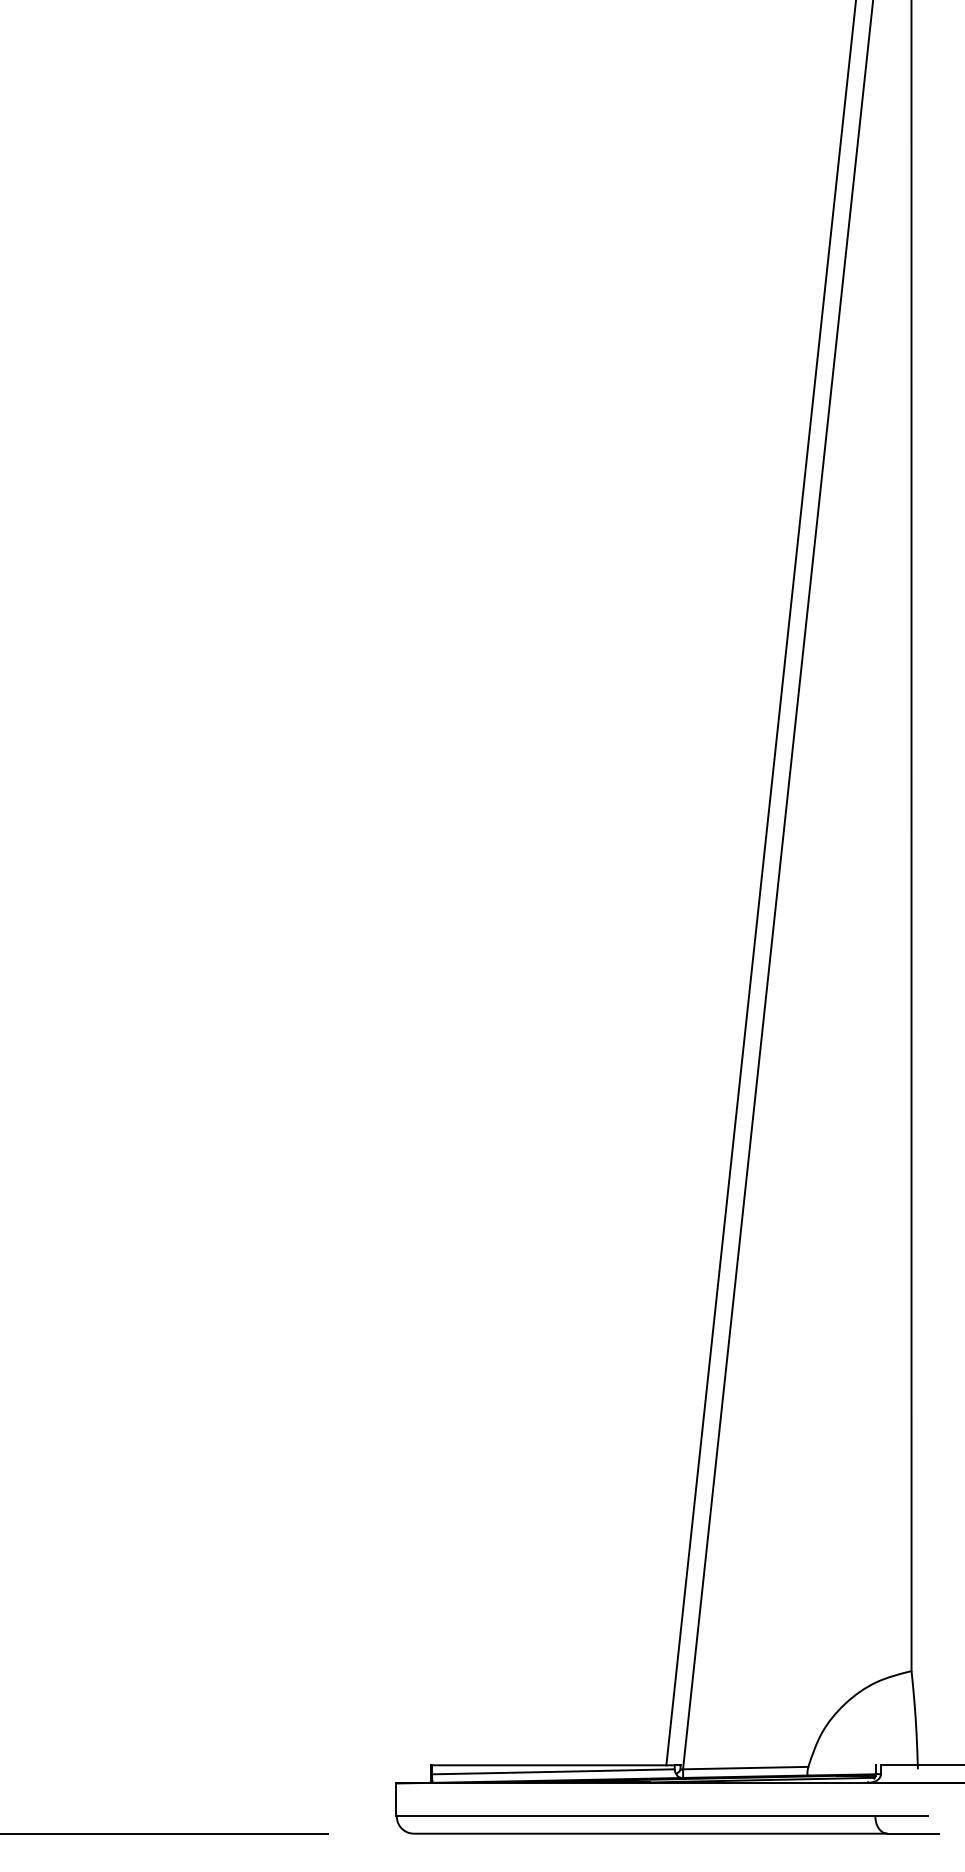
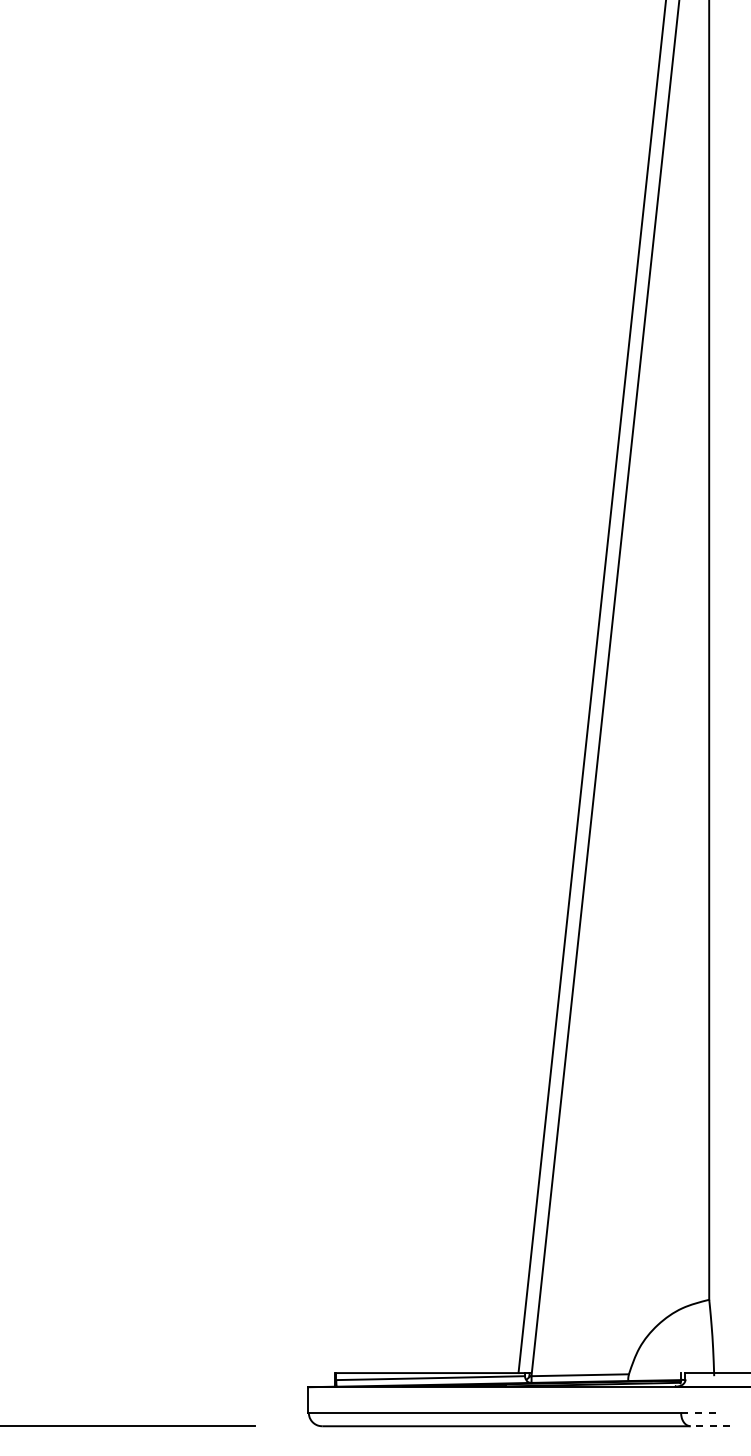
line: (901, 1815) -> (701, 1412), solid -> dashed
line: (913, 1833) -> (710, 1426), solid -> dashed

